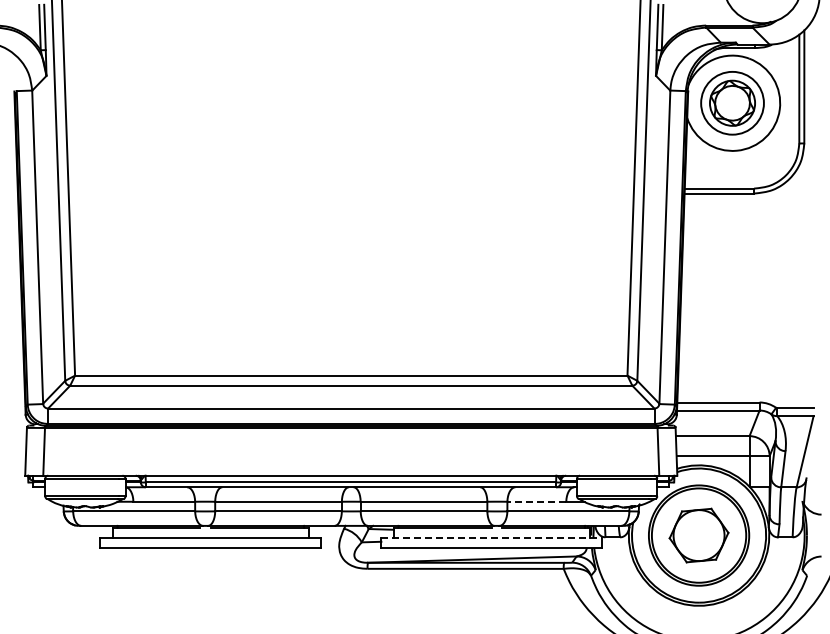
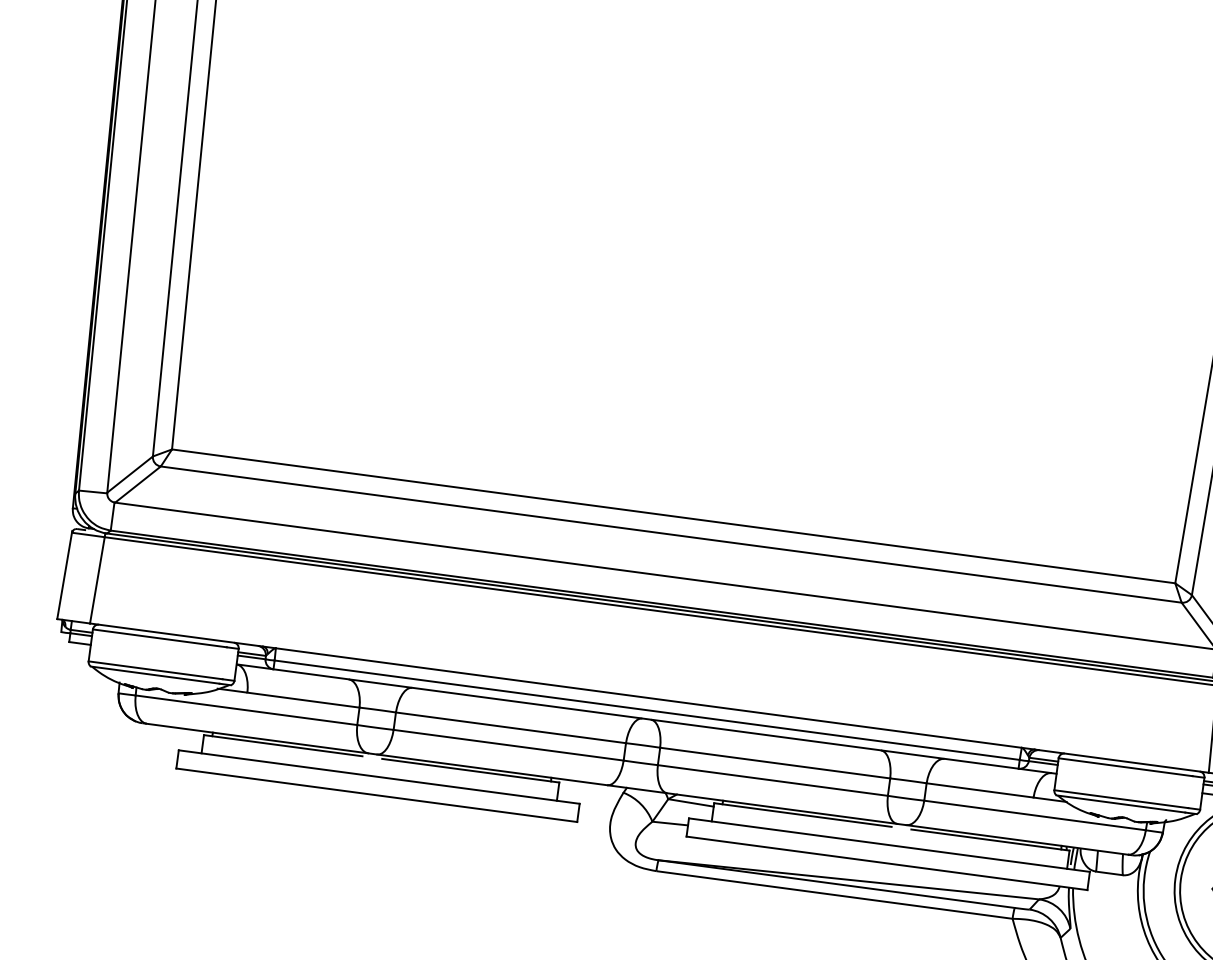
line: (536, 501) -> (979, 789), dashed -> solid
line: (492, 537) -> (890, 844), dashed -> solid

